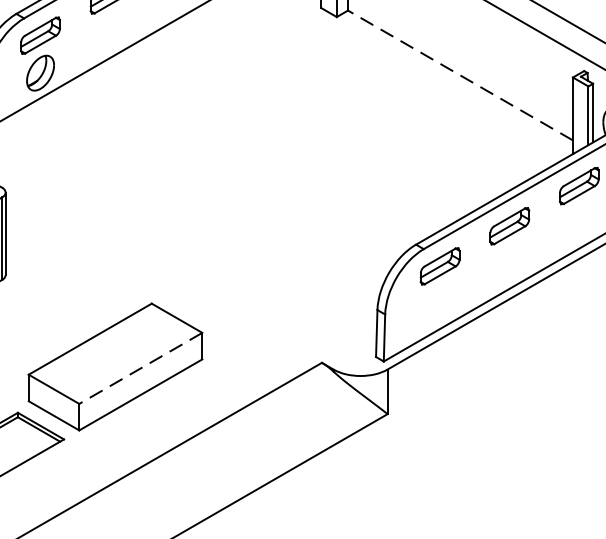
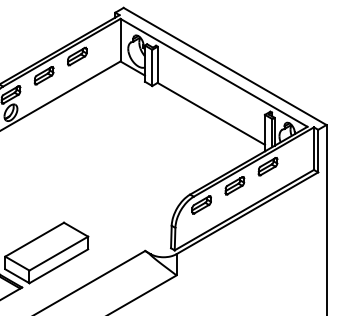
line: (460, 74) -> (211, 113), dashed -> solid
line: (140, 368) -> (58, 253), dashed -> solid

